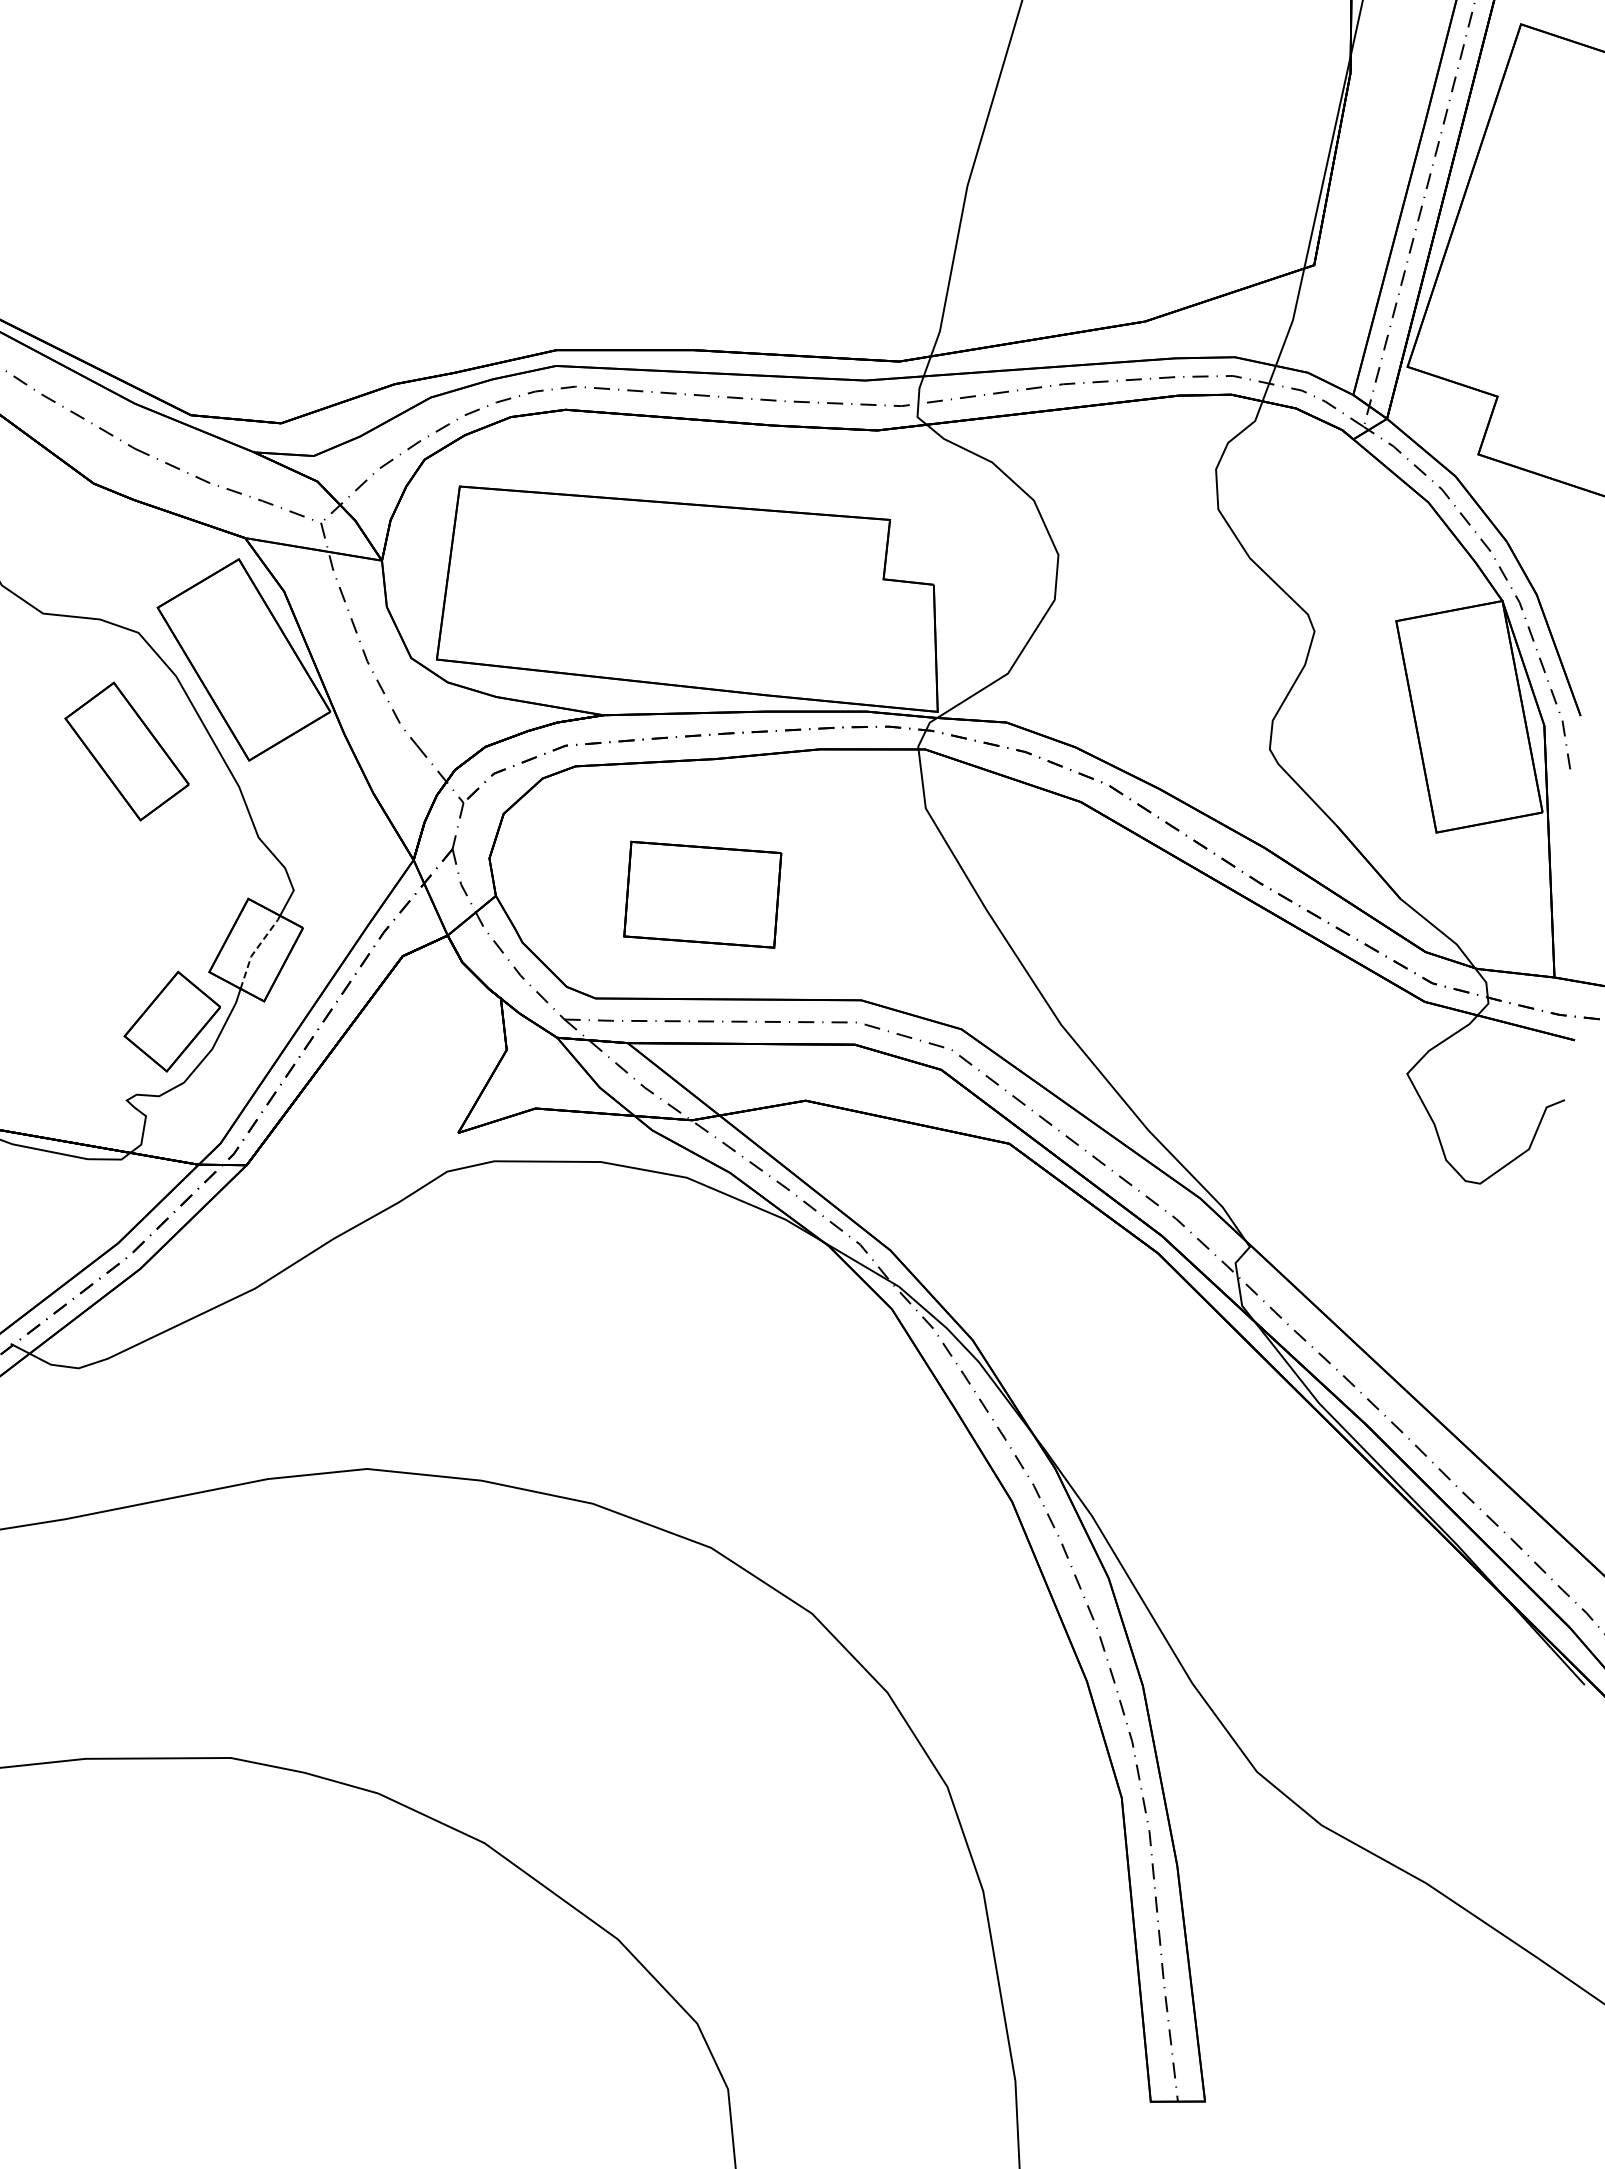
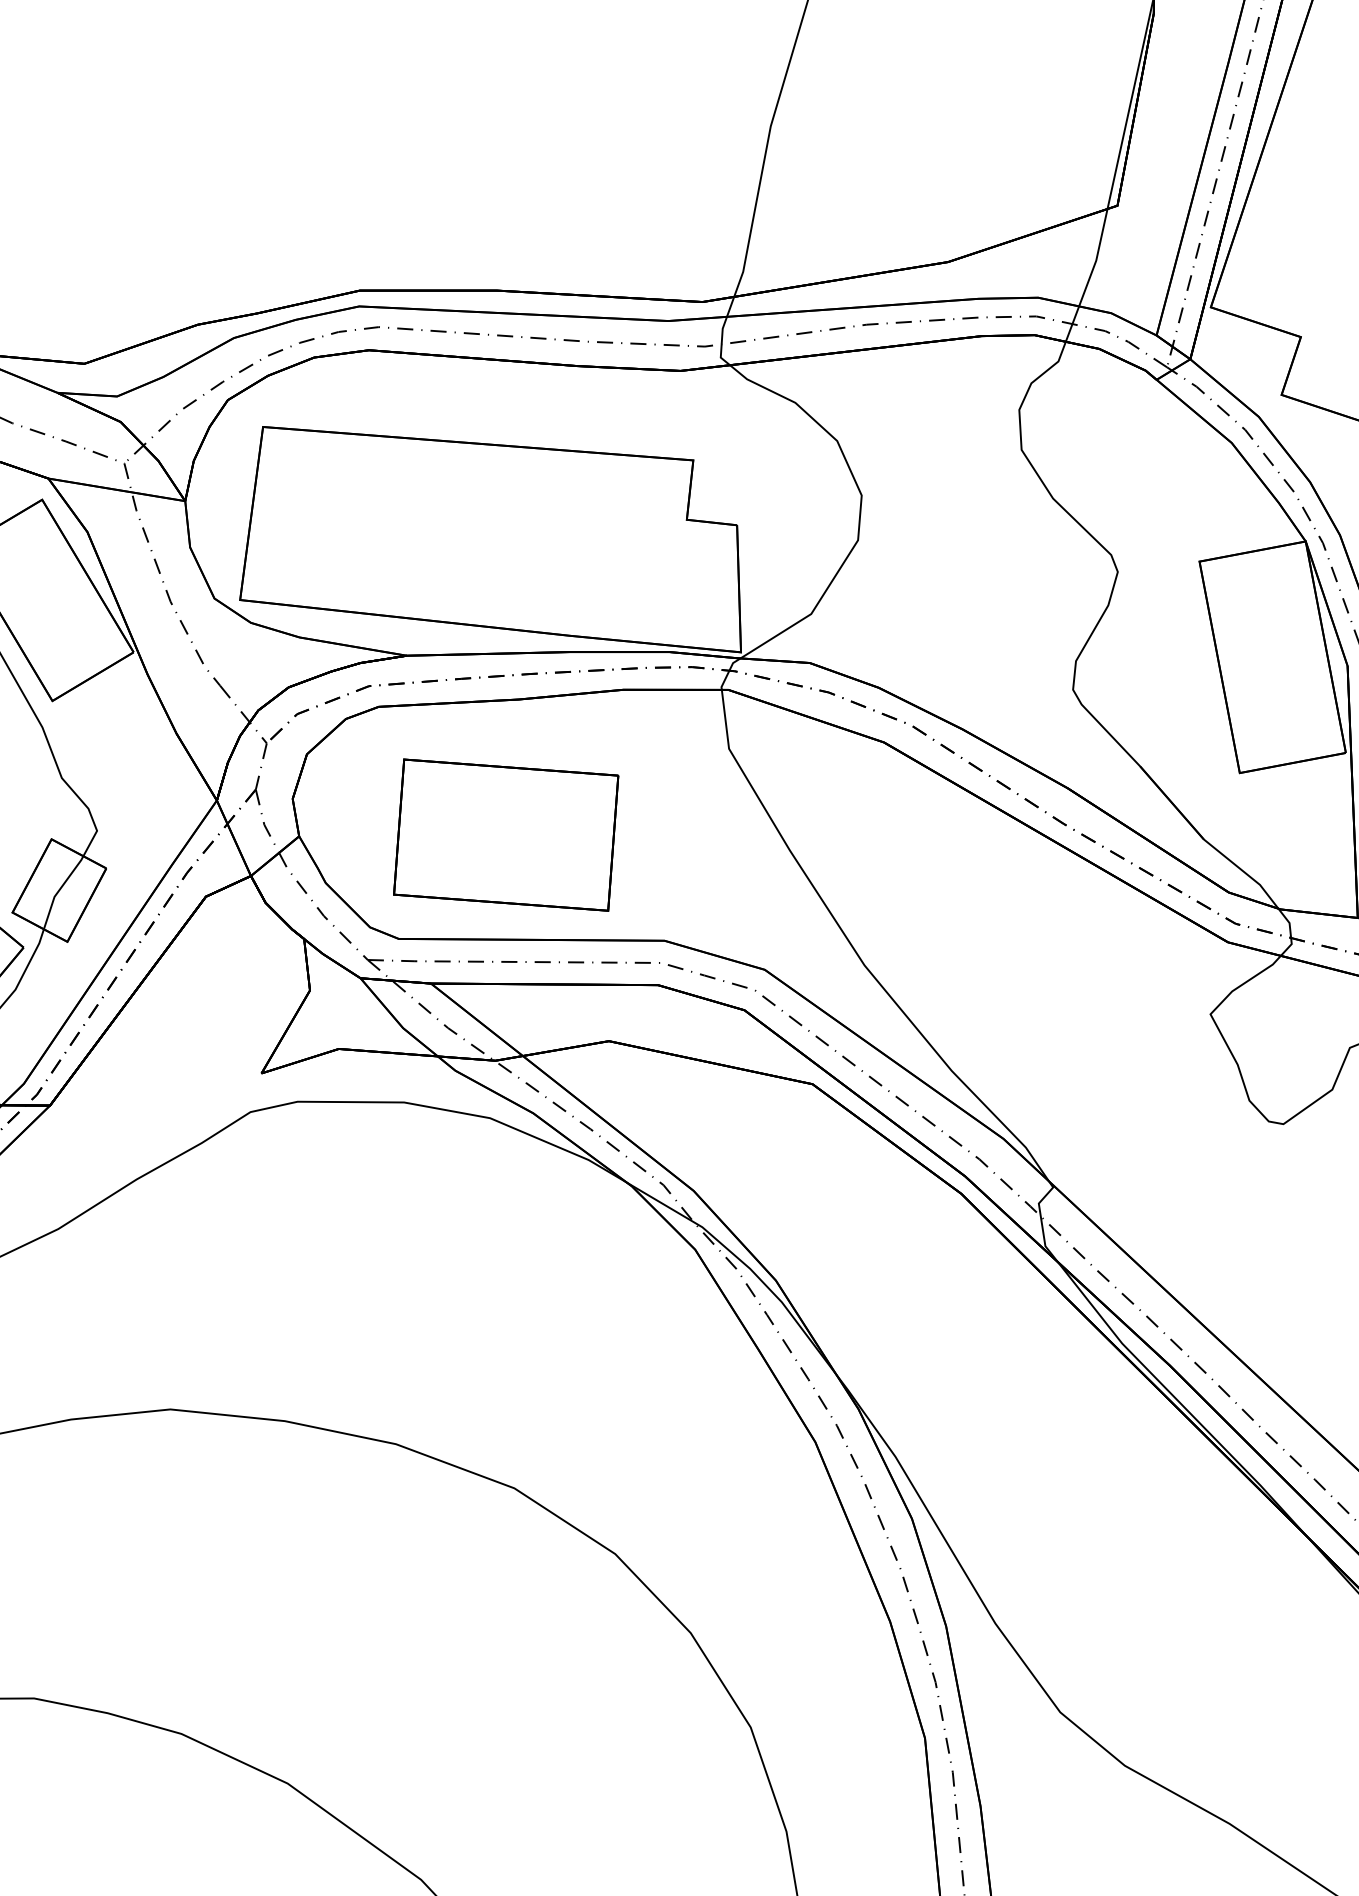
part: (702, 894) -> (505, 834), size x1.43
line: (255, 950) -> (58, 890), dashed -> solid

